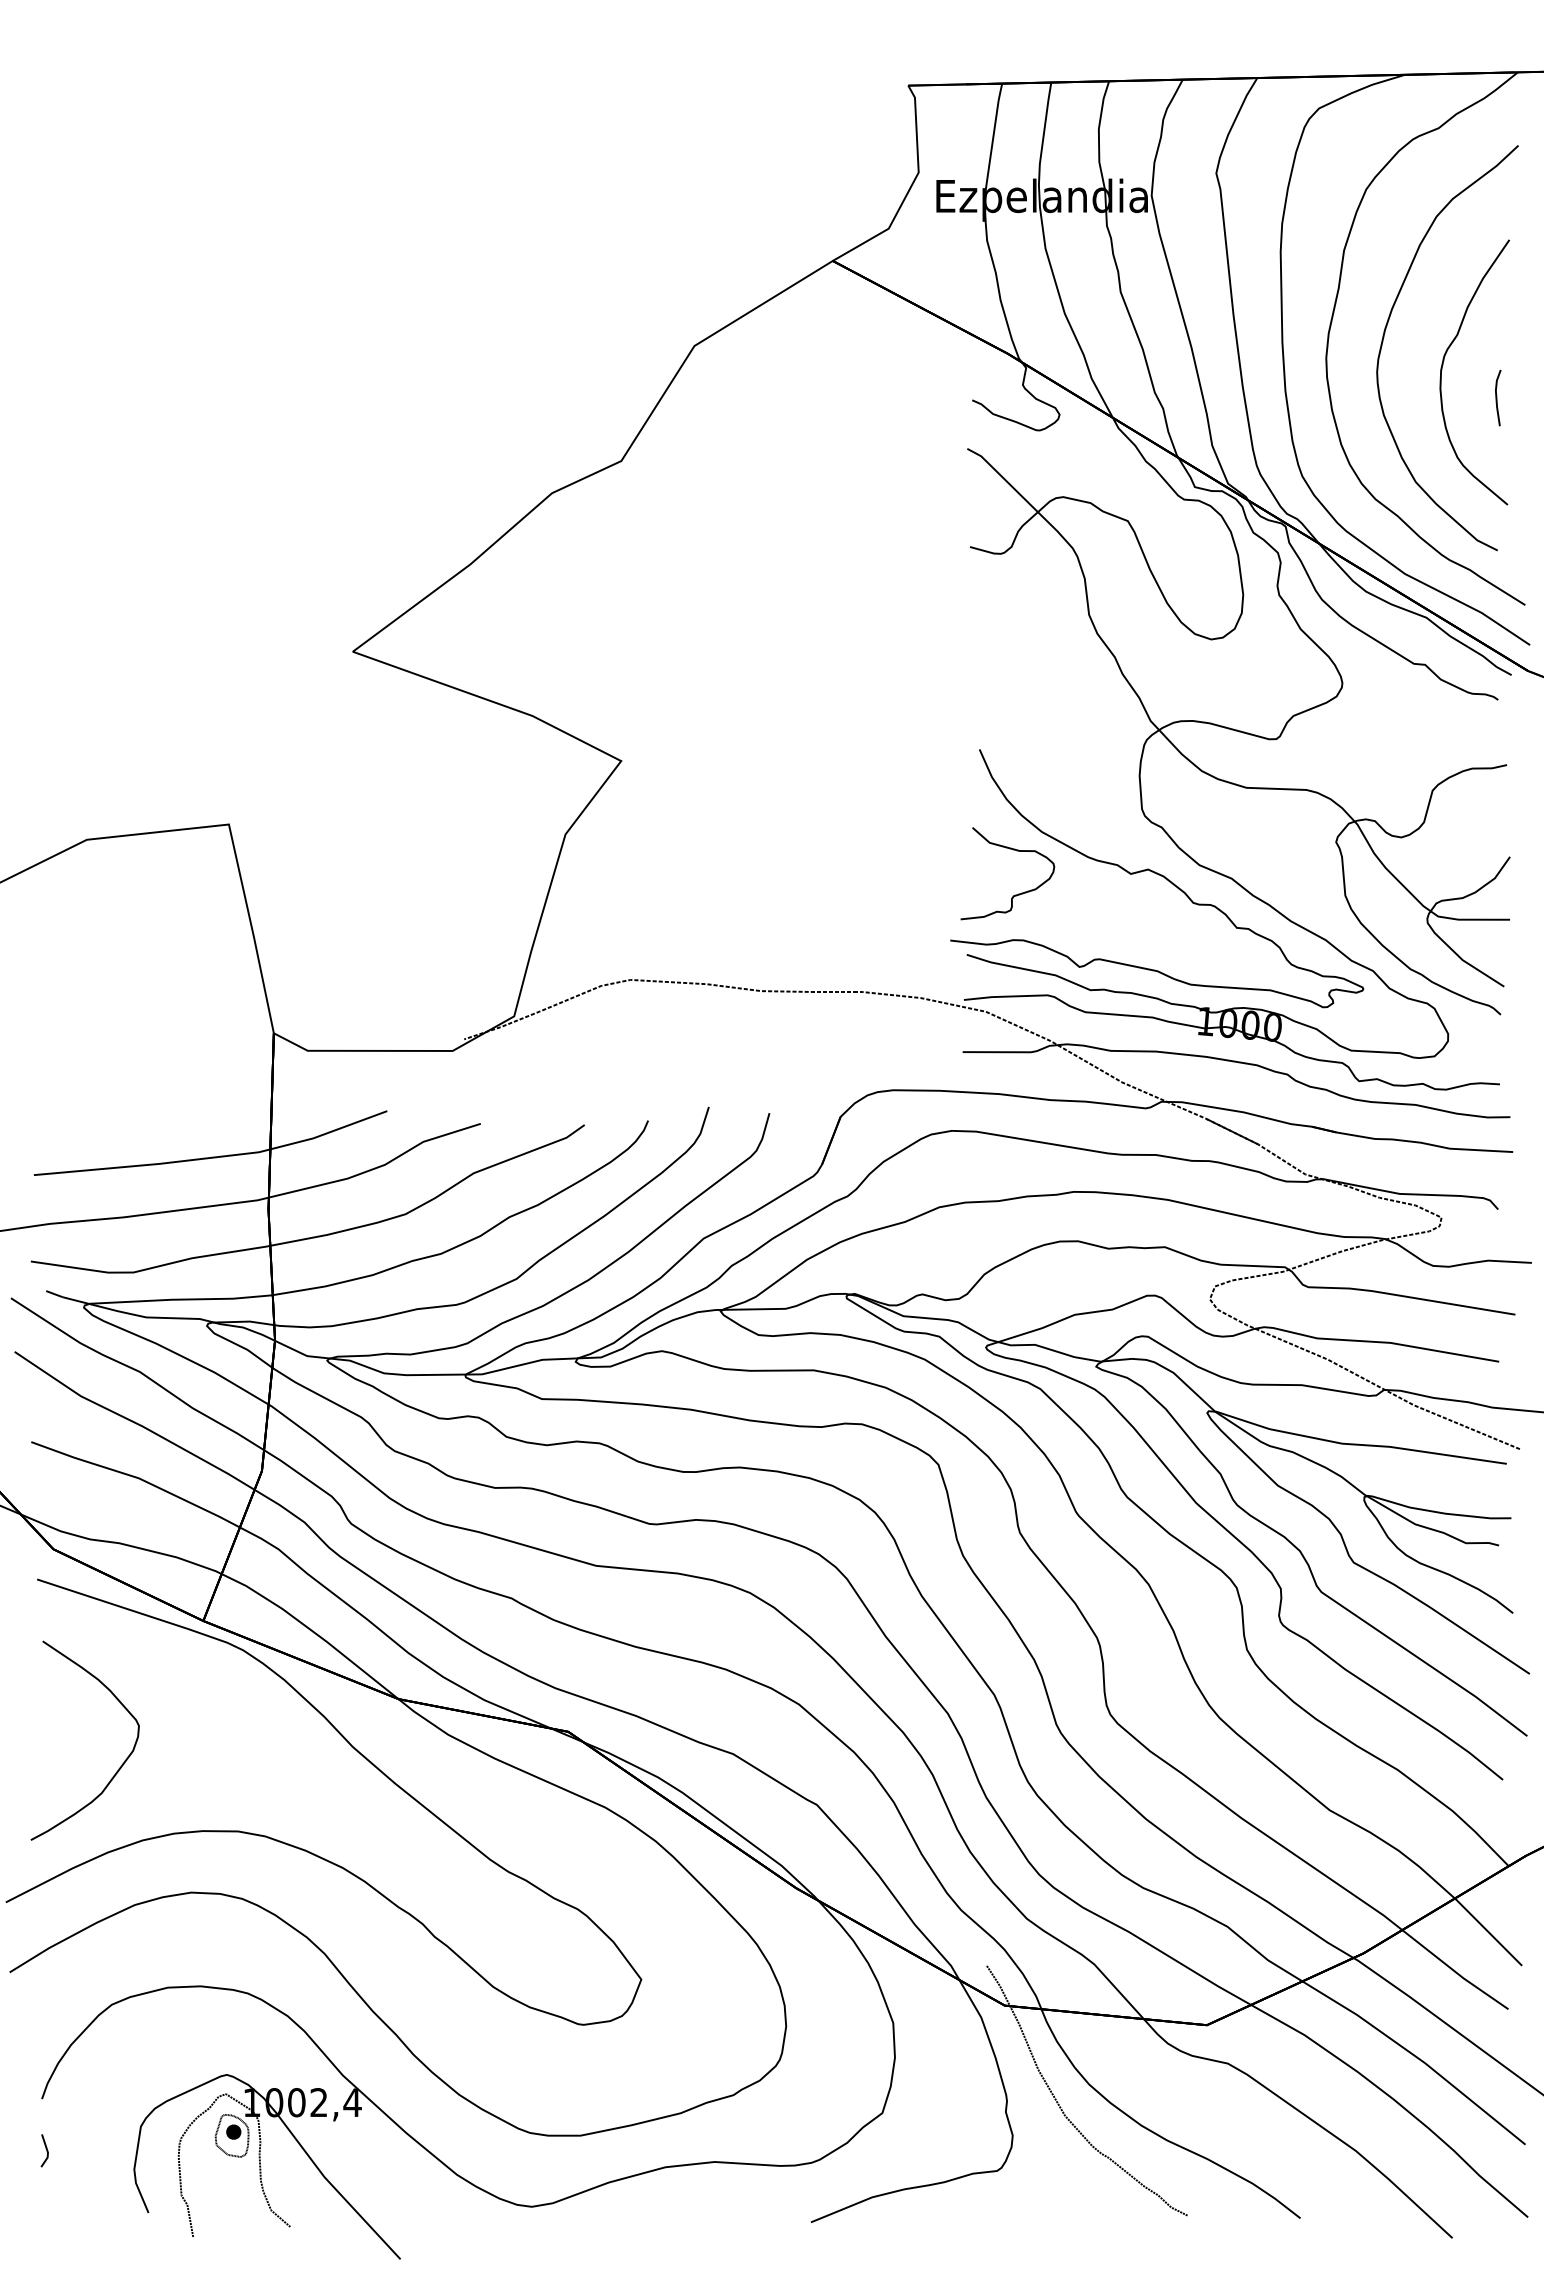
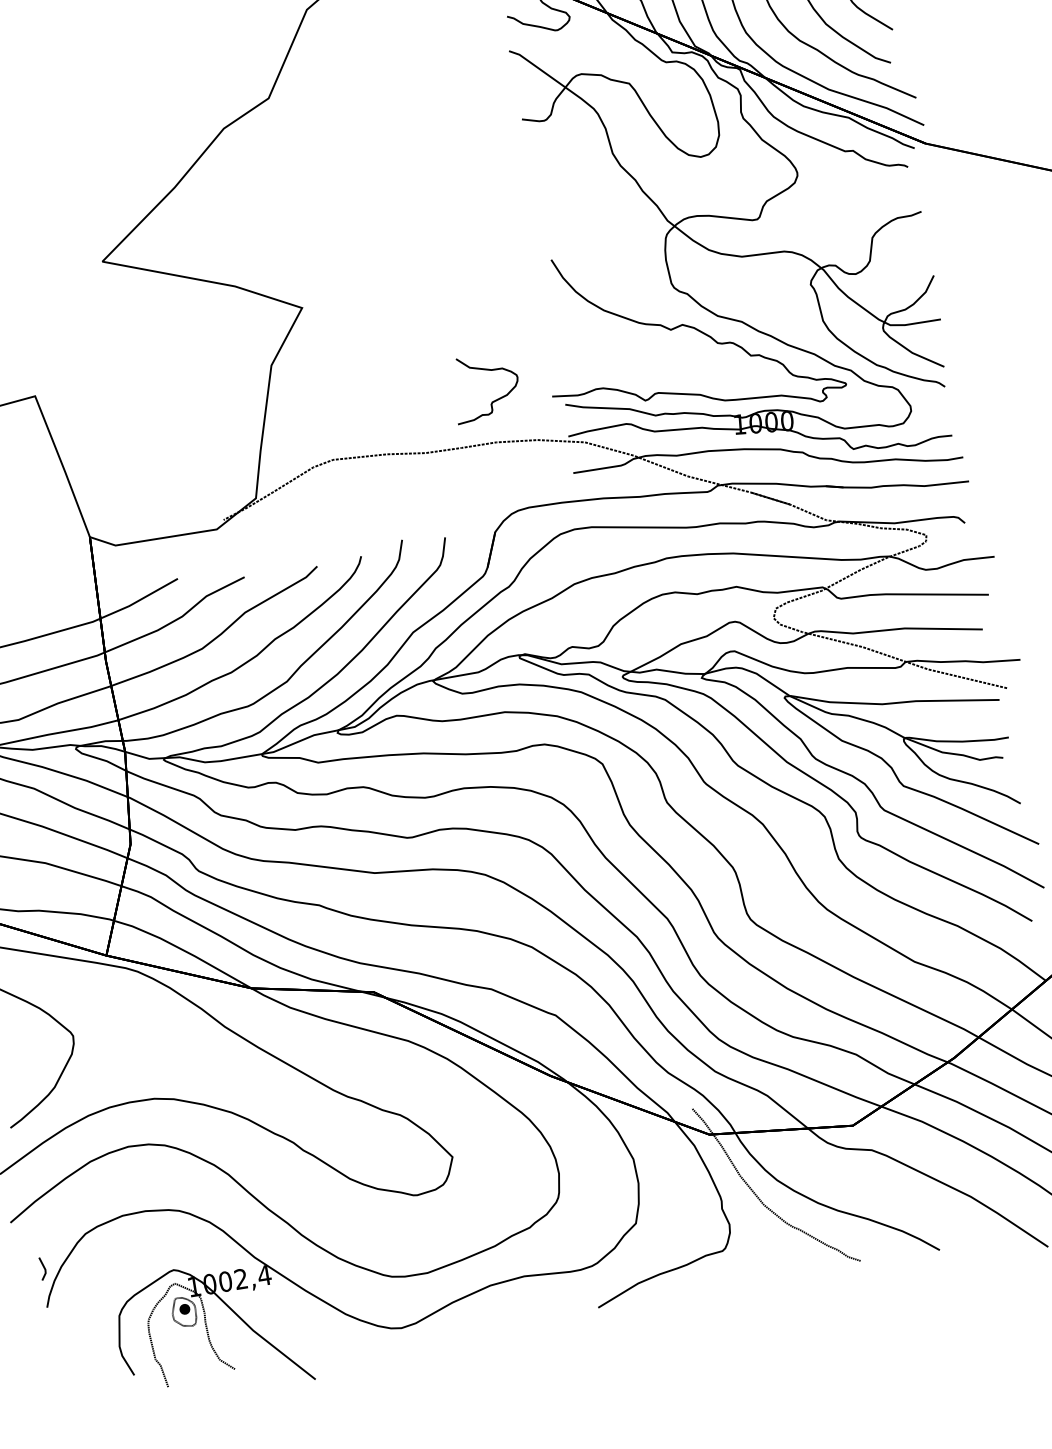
curve: (1015, 894) -> (493, 400), moved
line: (46, 2150) -> (44, 1268), moved

